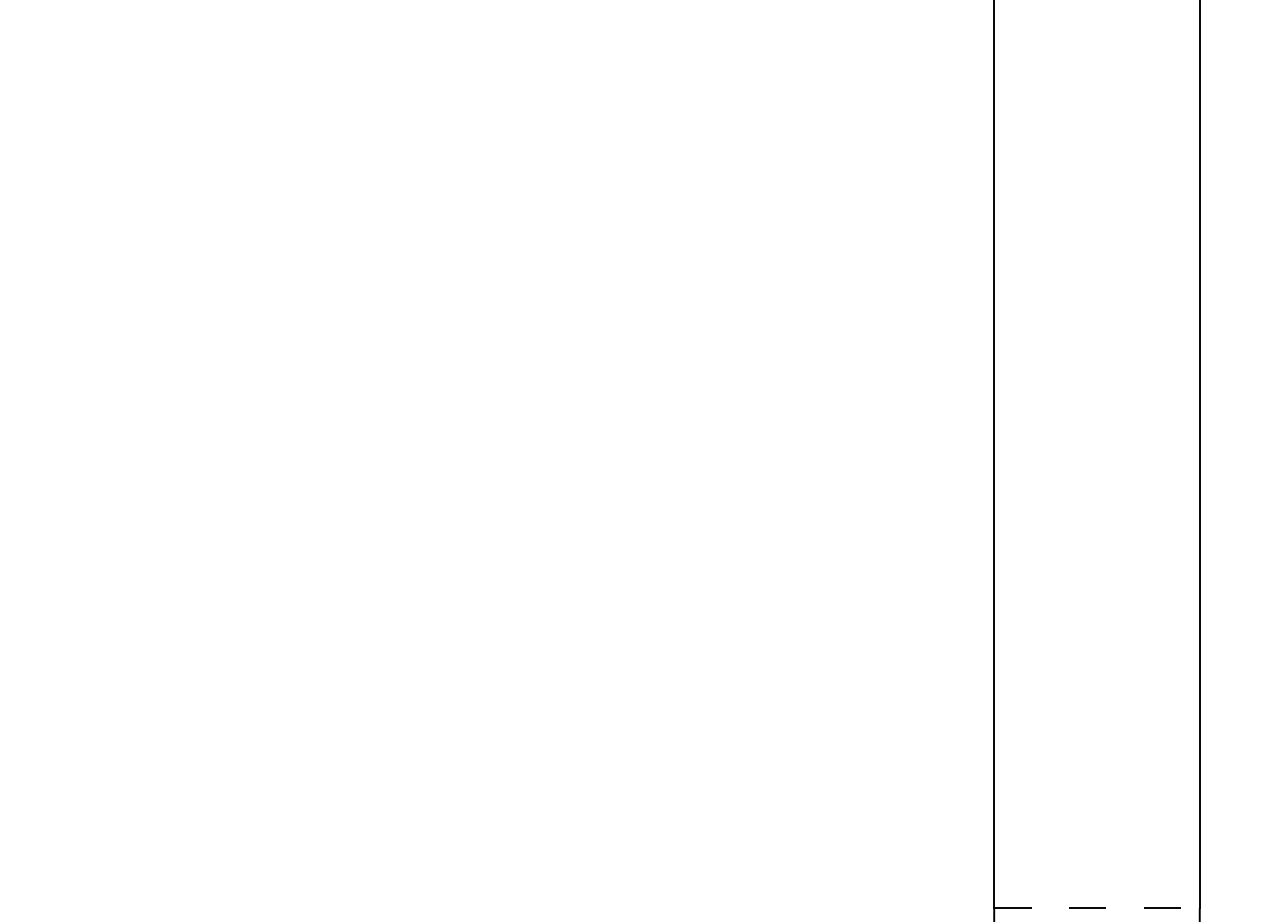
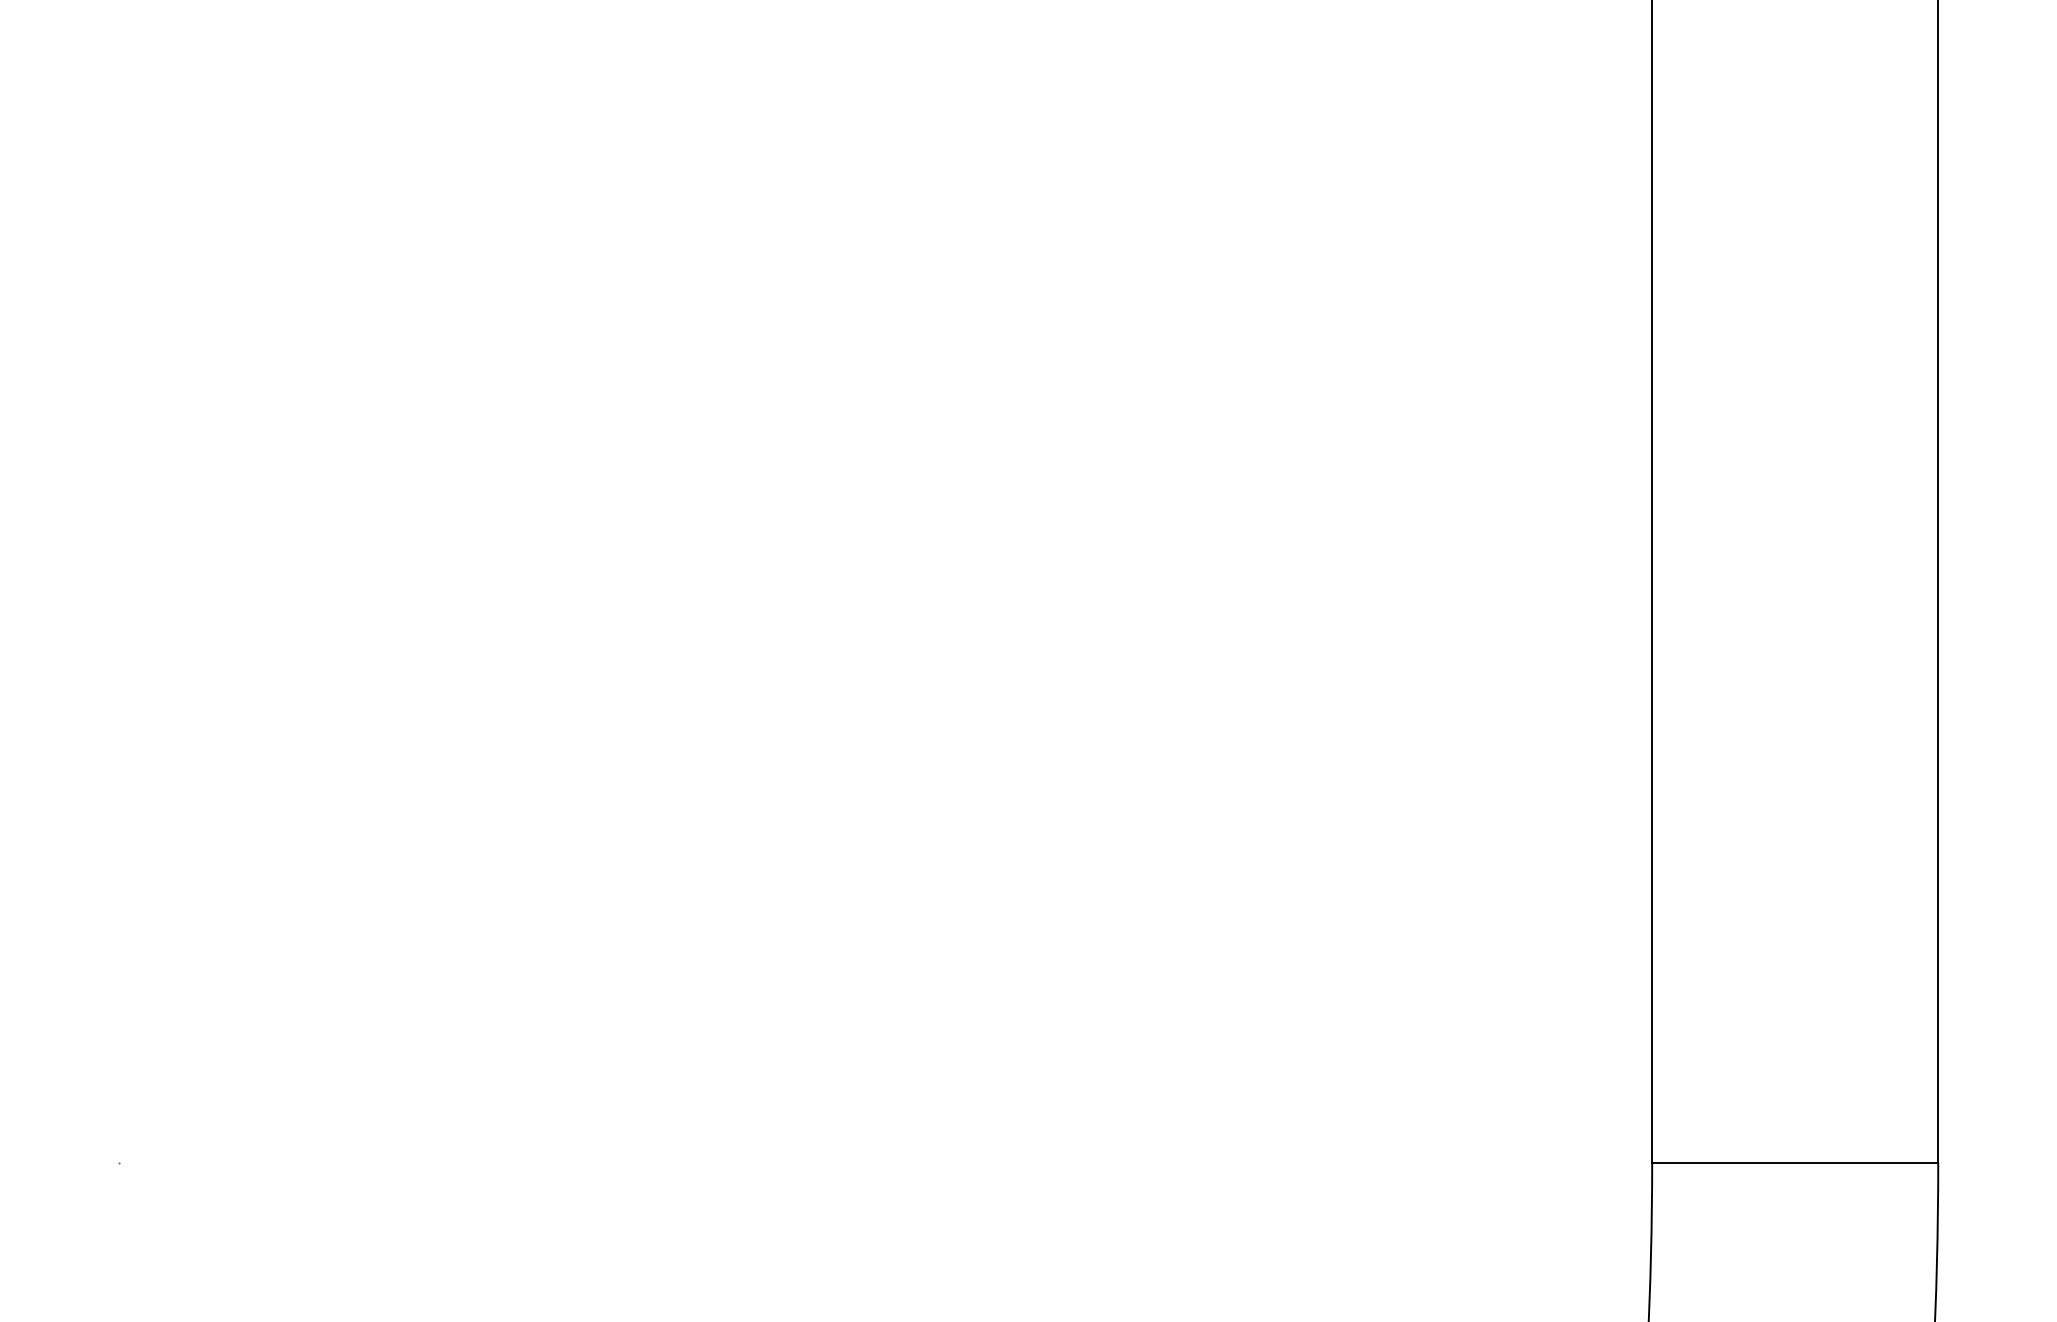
line: (1097, 907) -> (1795, 1162), dashed -> solid

